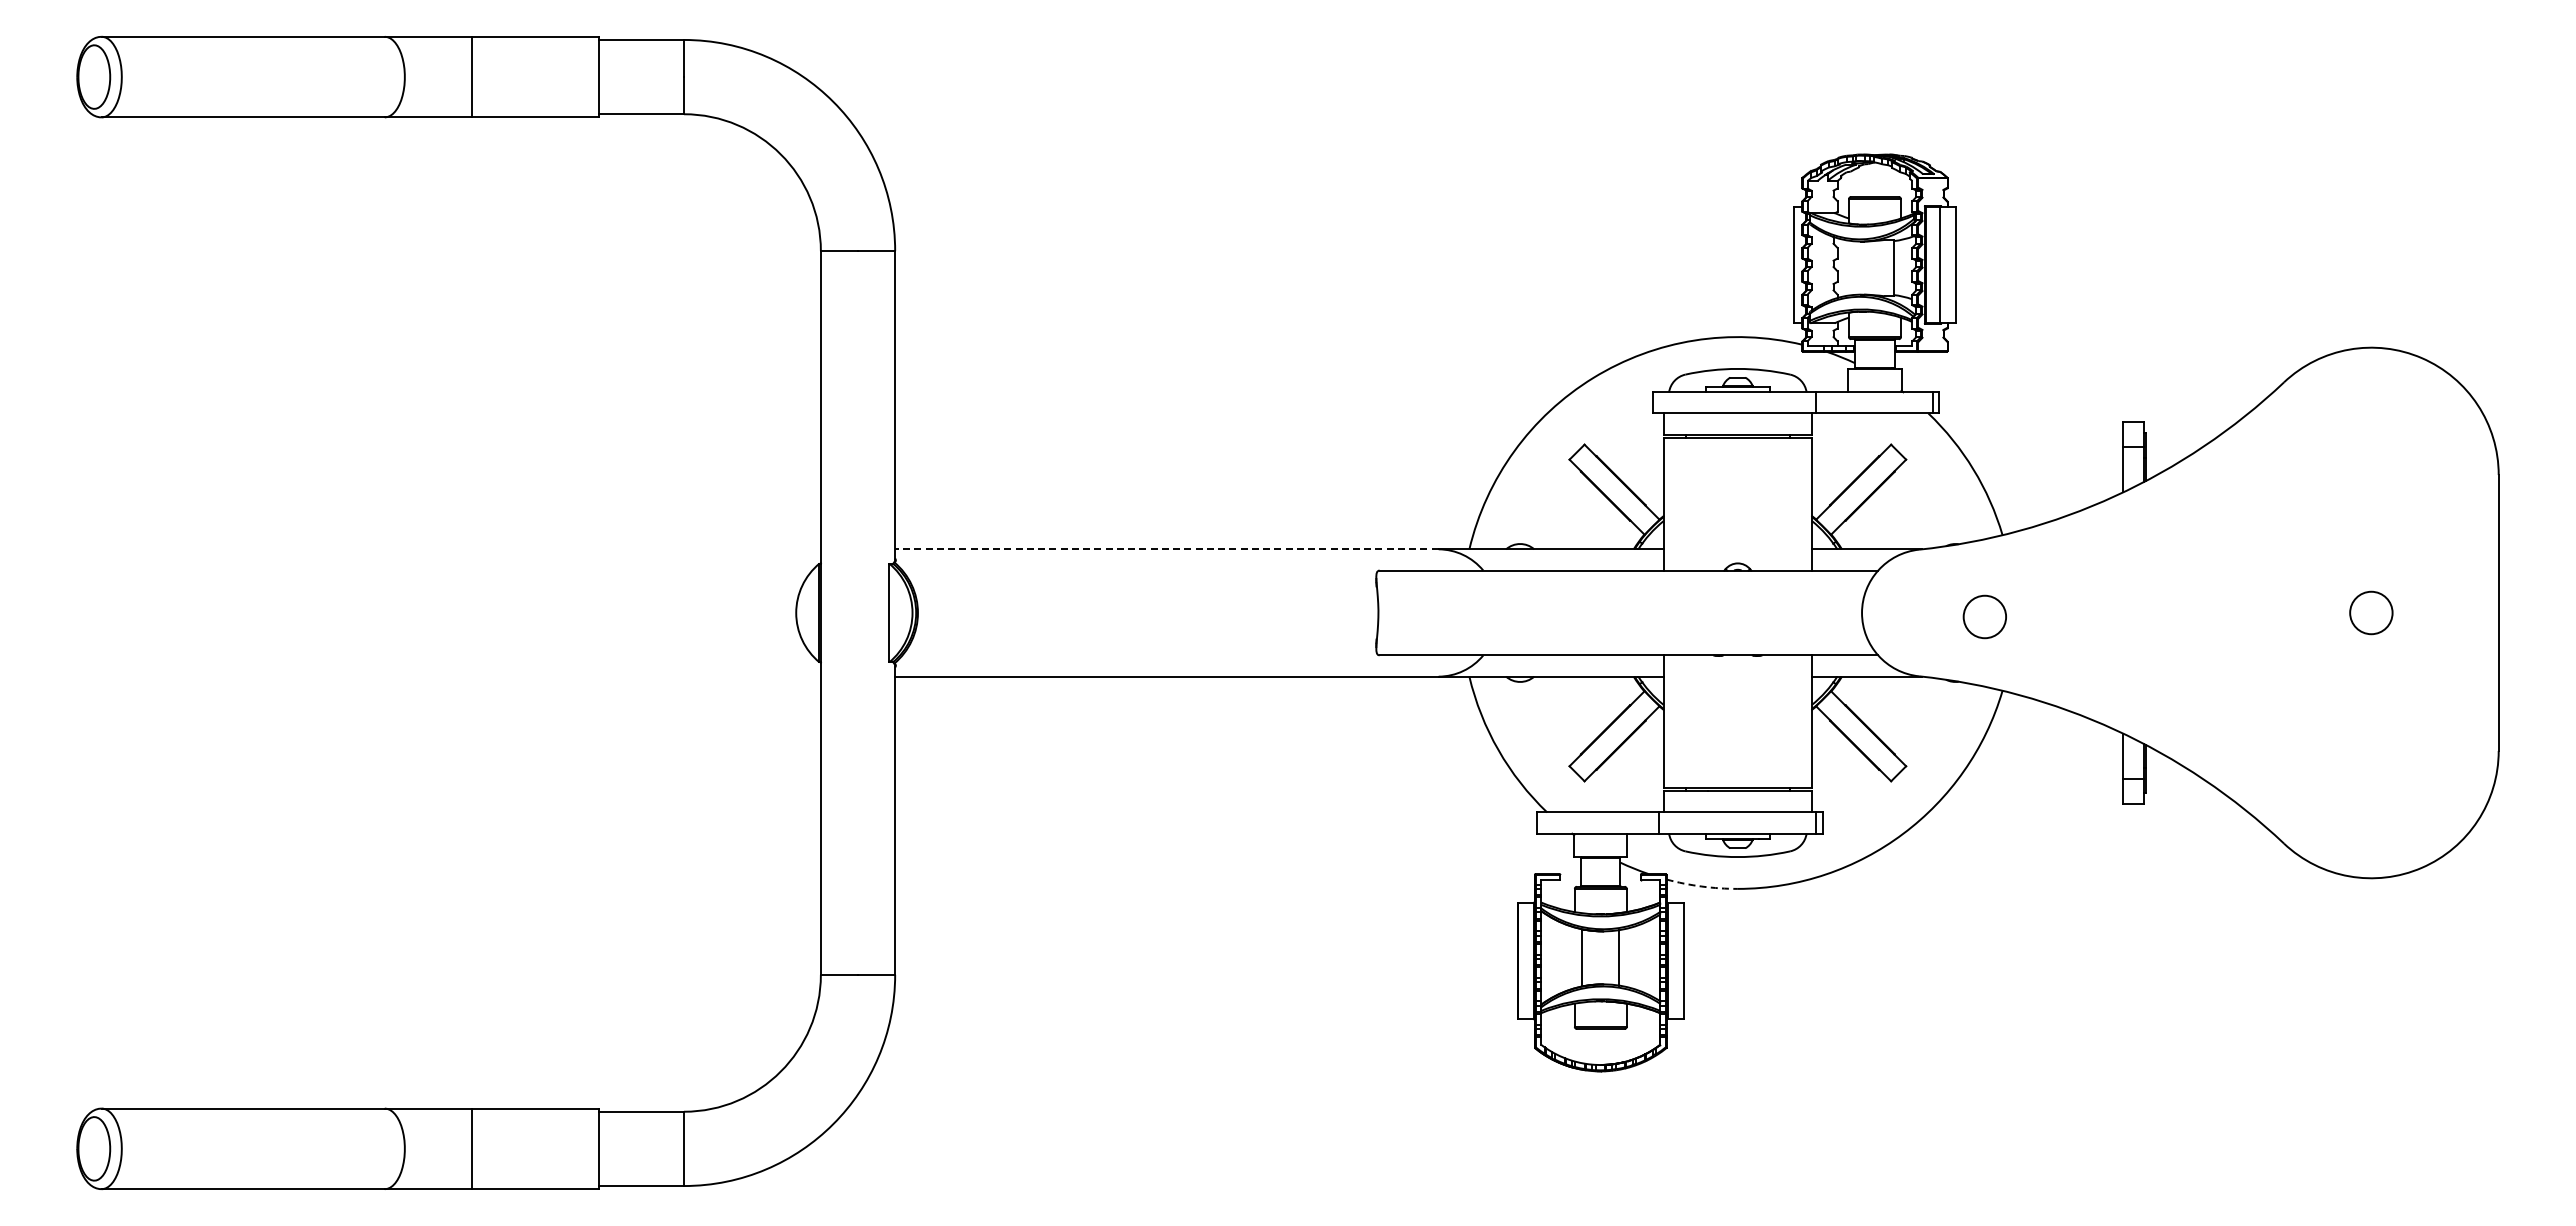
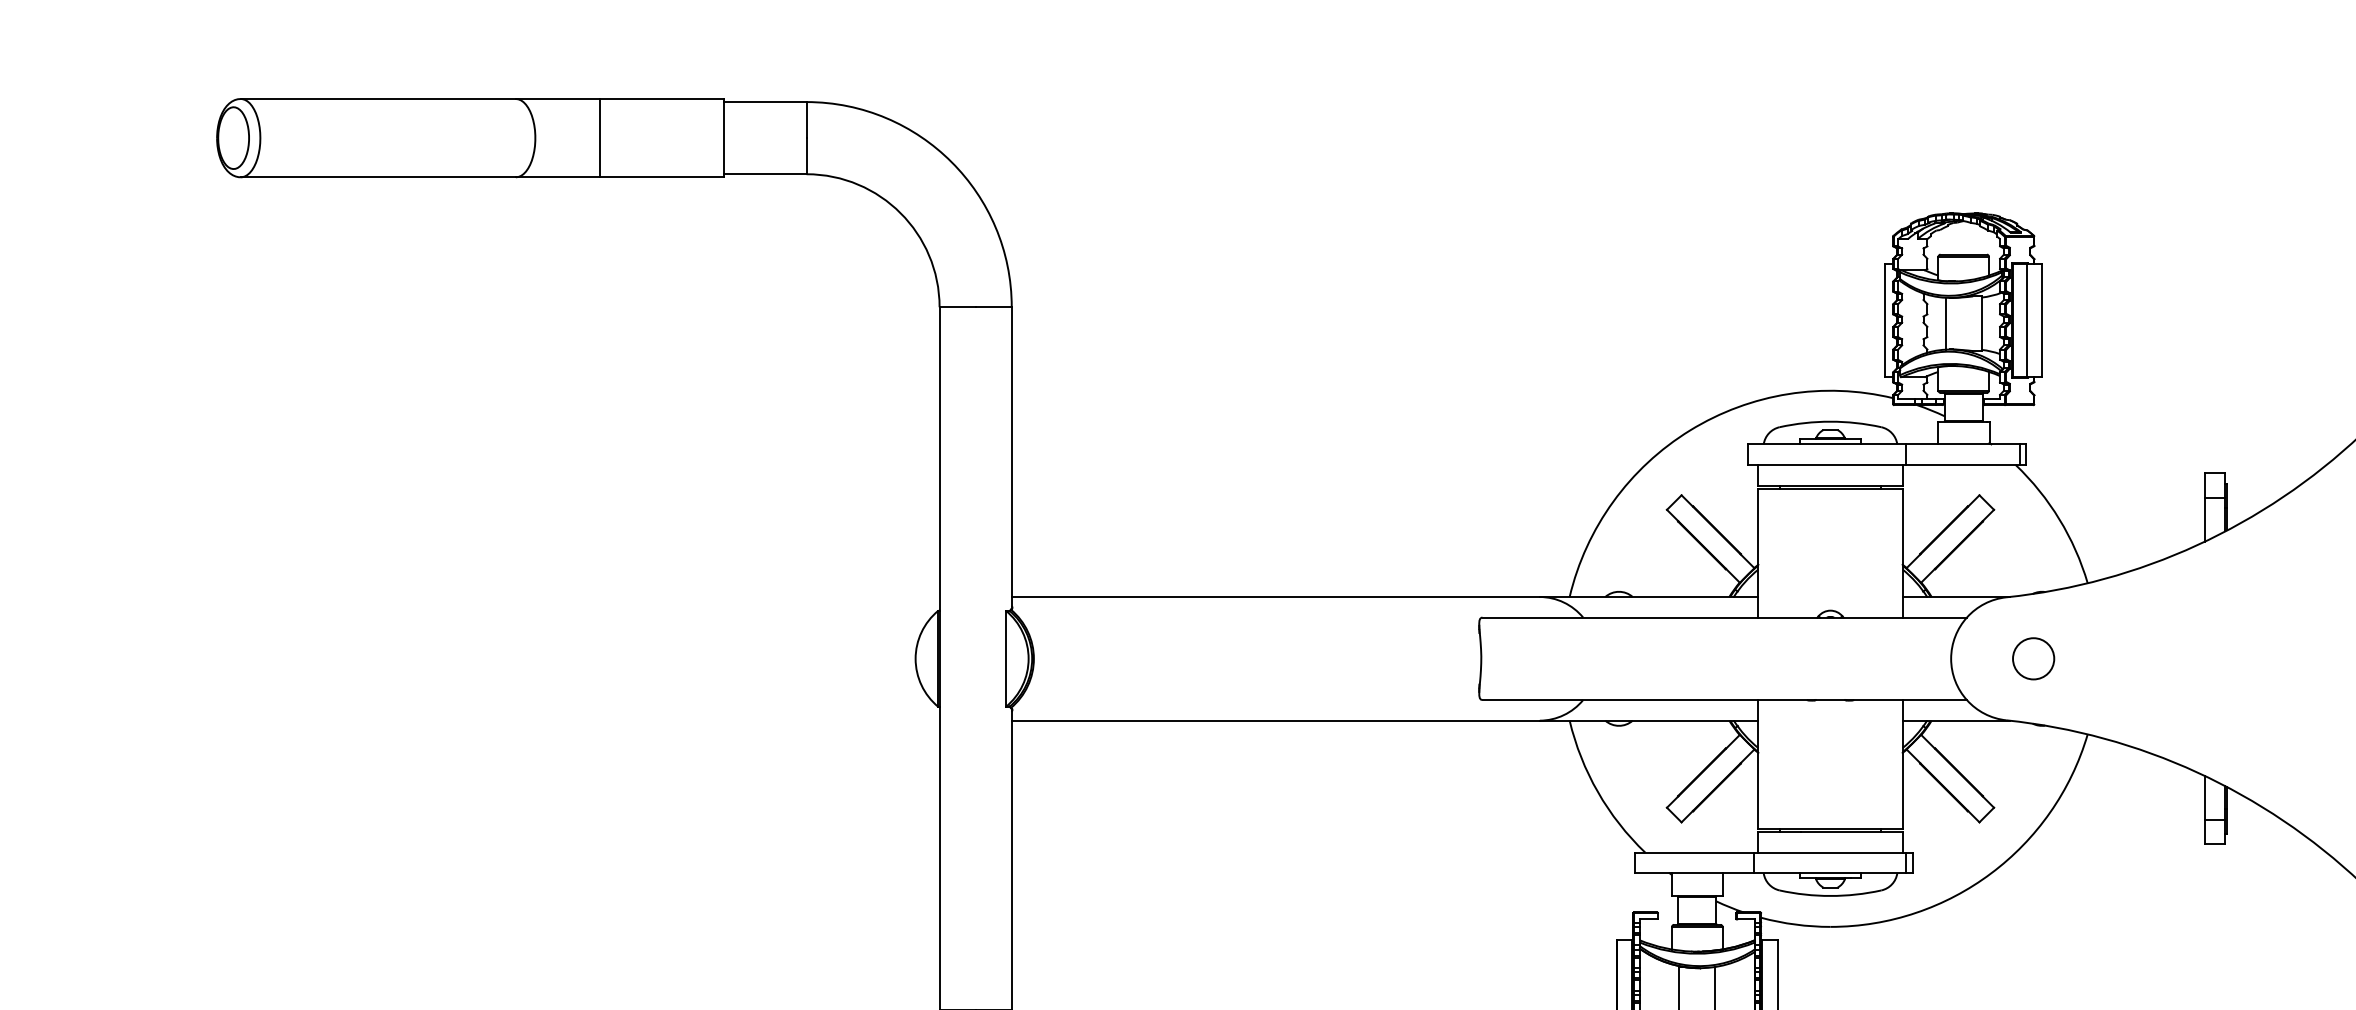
line: (1856, 267) -> (1945, 323), added
line: (1166, 549) -> (1275, 597), dashed -> solid
circle: (1984, 616) -> (2033, 658), moved
arc: (1701, 886) -> (1795, 924), dashed -> solid

